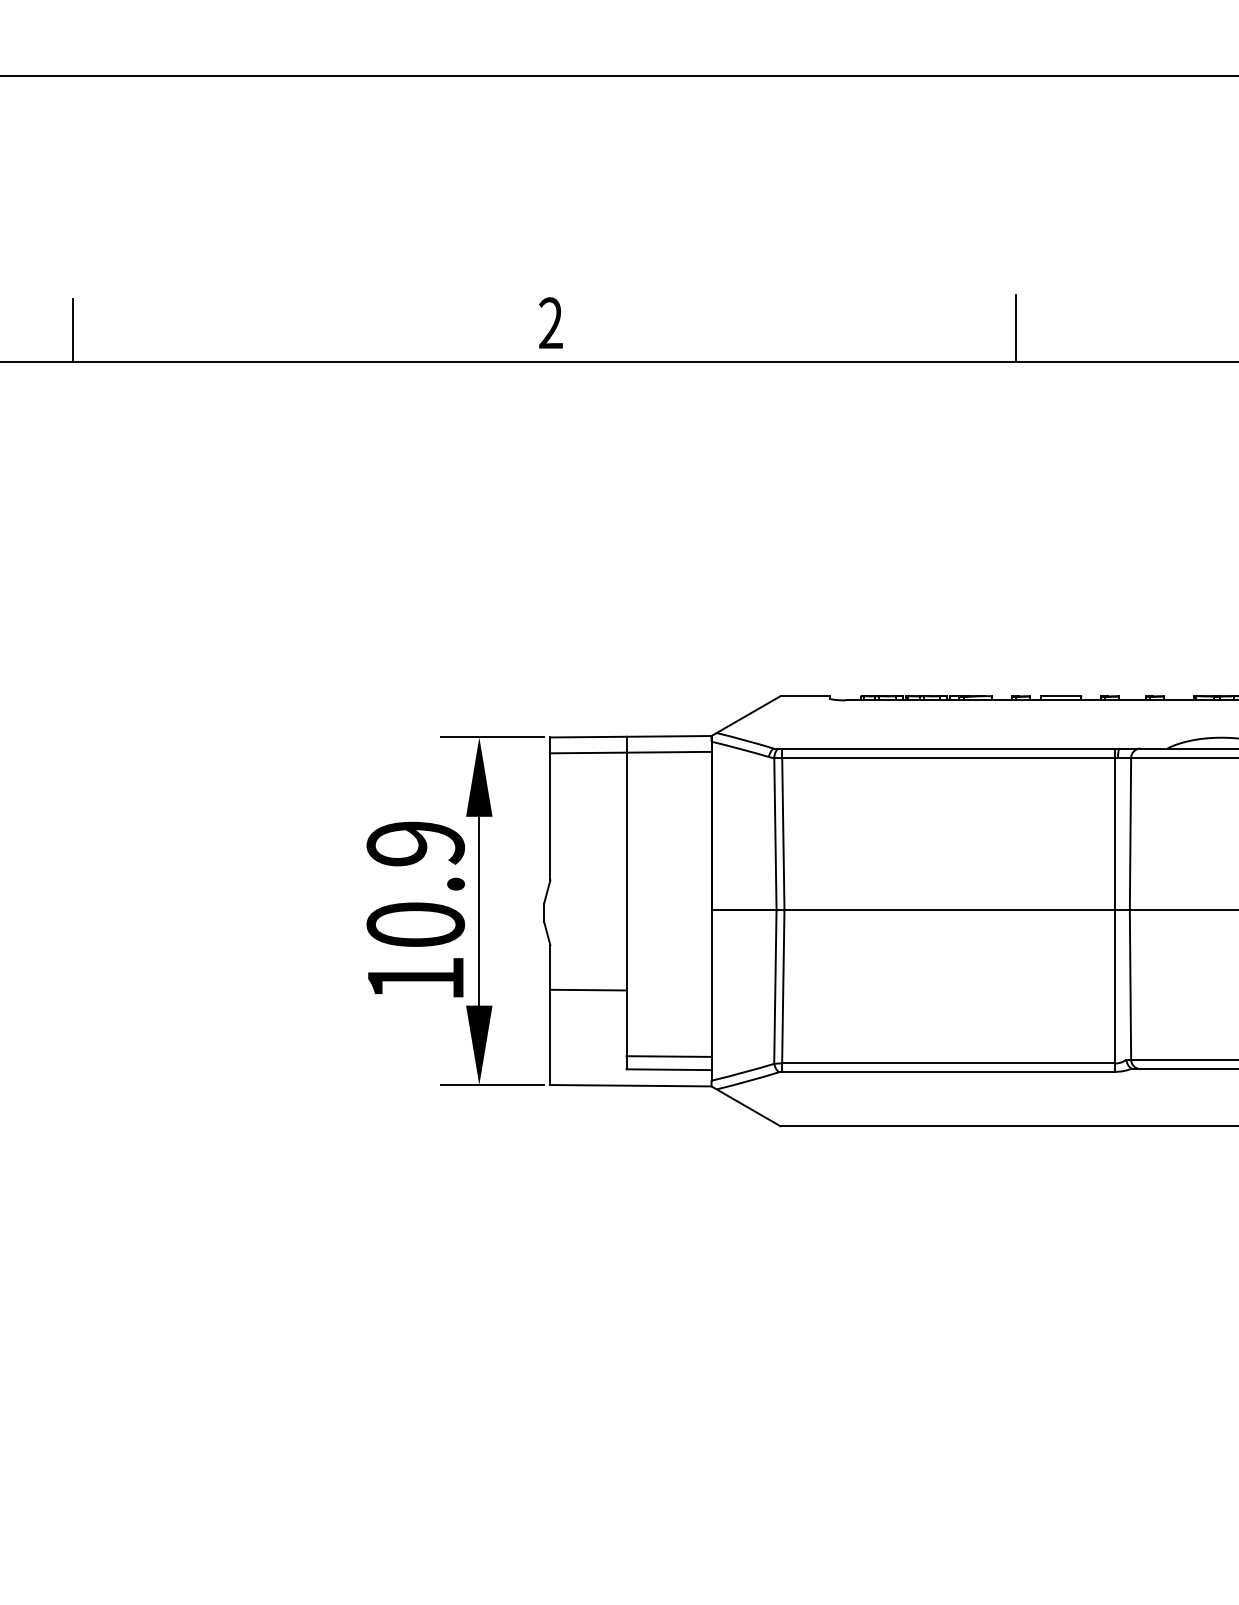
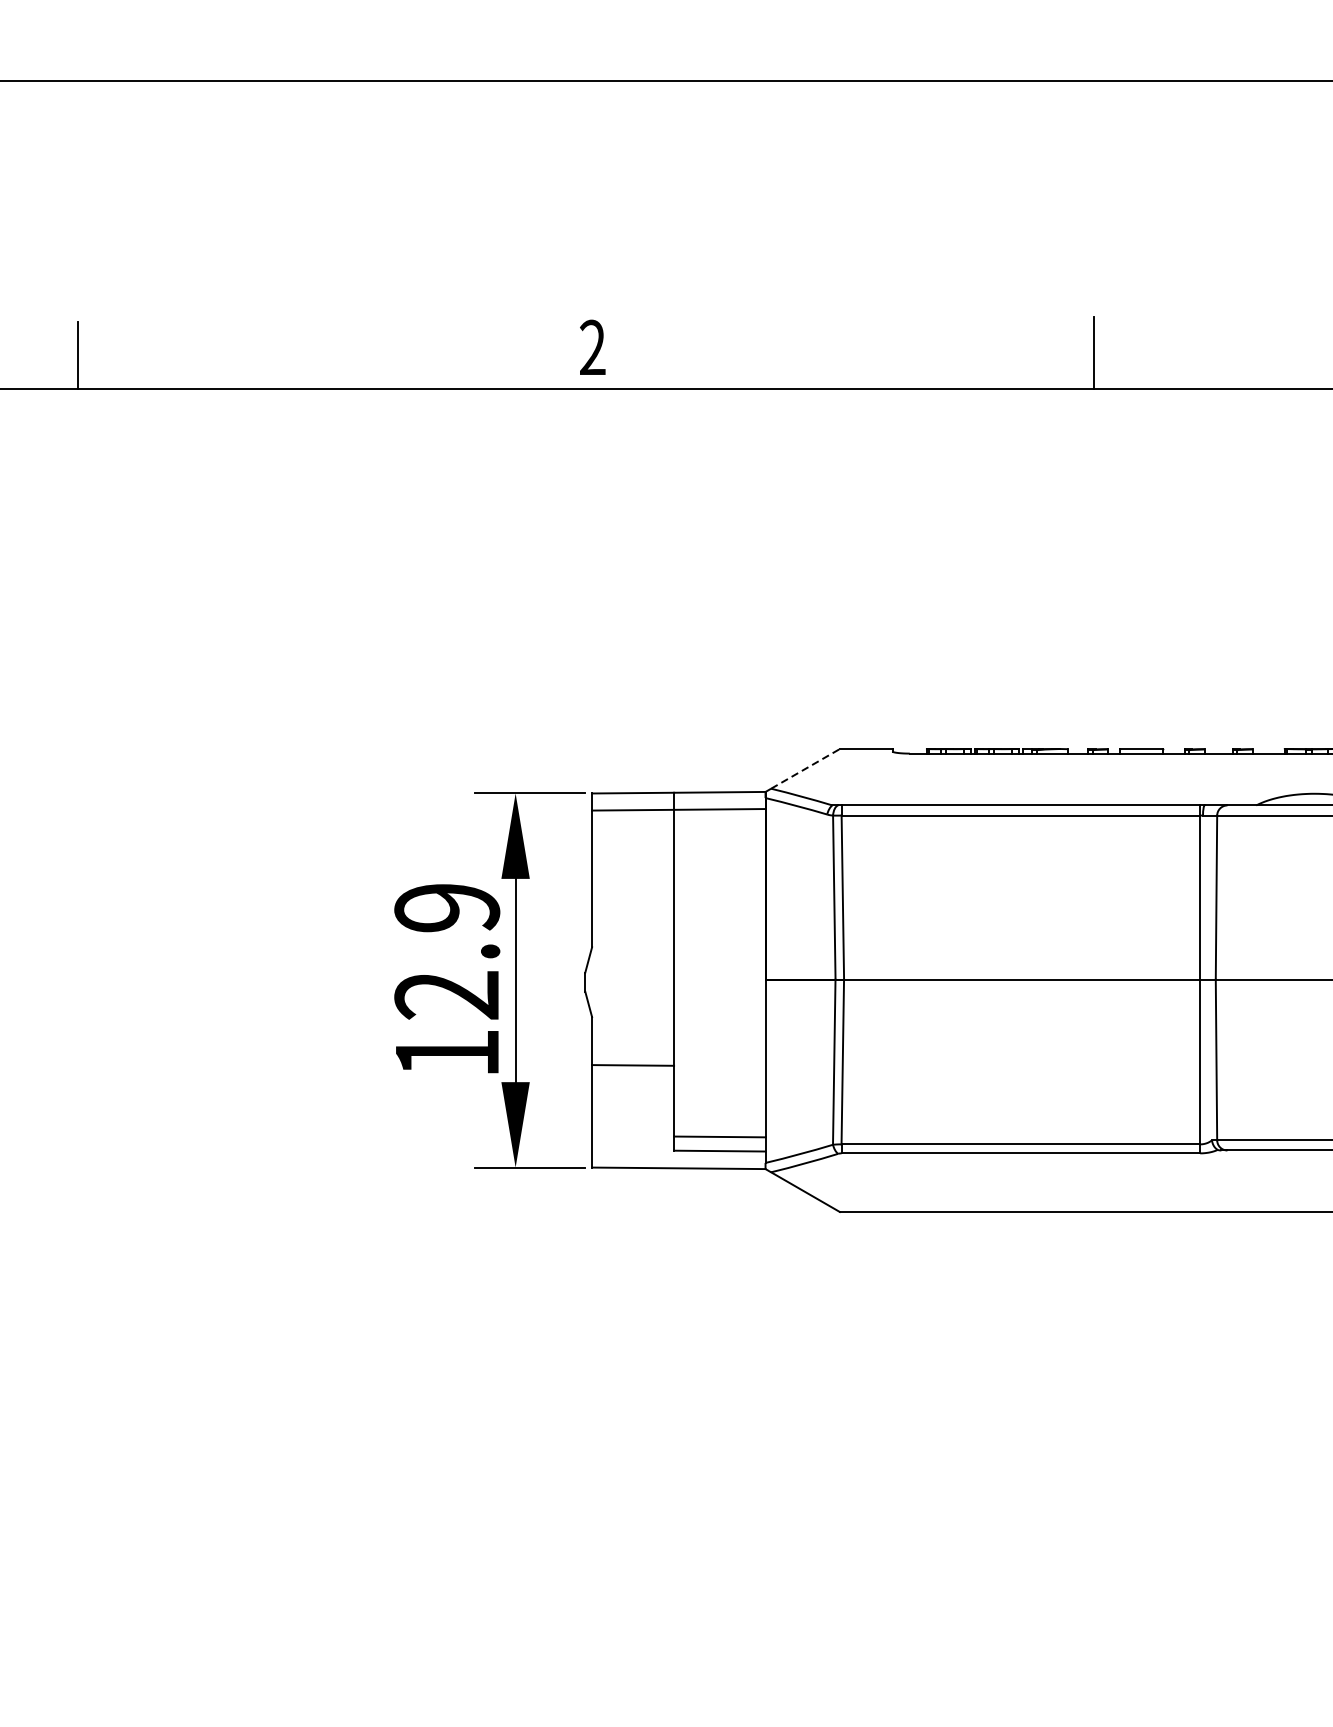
line: (748, 714) -> (805, 768), solid -> dashed
text: (415, 924) -> (446, 994), 10.9 -> 12.9

